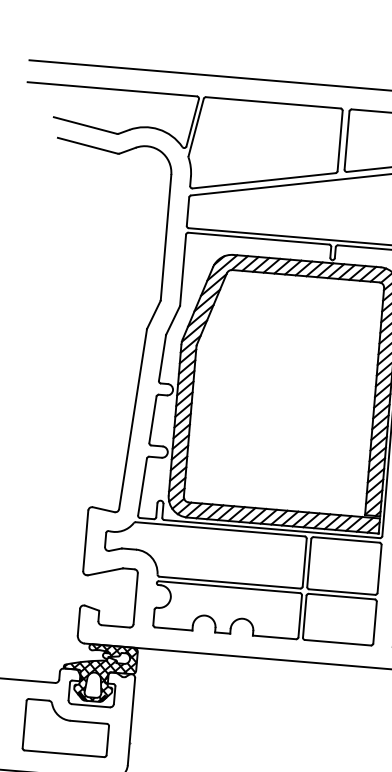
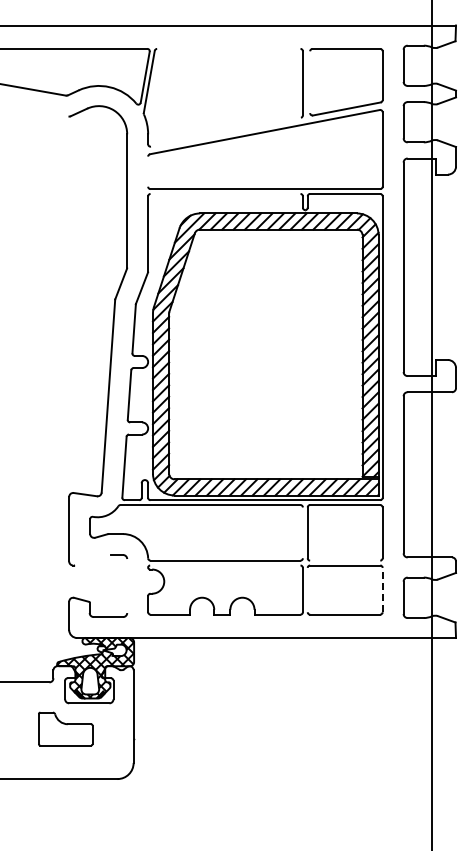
line: (273, 102) -> (228, 48), removed
line: (347, 140) -> (310, 82), removed
line: (87, 145) -> (35, 110), removed
line: (263, 180) -> (225, 131), removed
line: (188, 211) -> (148, 171), removed
line: (258, 238) -> (225, 193), removed
line: (304, 562) -> (302, 532), removed
line: (106, 572) -> (93, 560), removed
line: (229, 587) -> (225, 565), removed
line: (342, 591) -> (345, 560), removed
line: (135, 599) -> (127, 586), removed
line: (304, 616) -> (307, 589), removed
line: (374, 622) -> (382, 589), solid -> dashed
part: (66, 727) -> (65, 728), size x0.6

